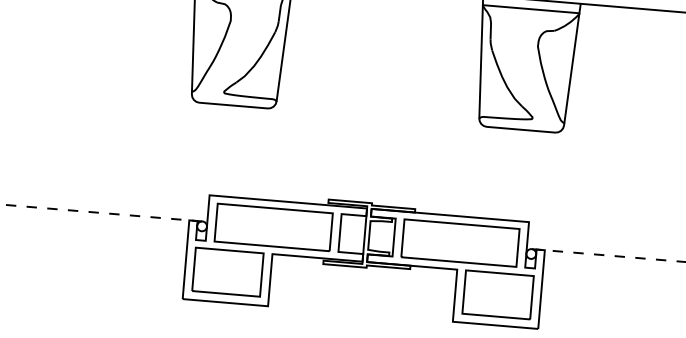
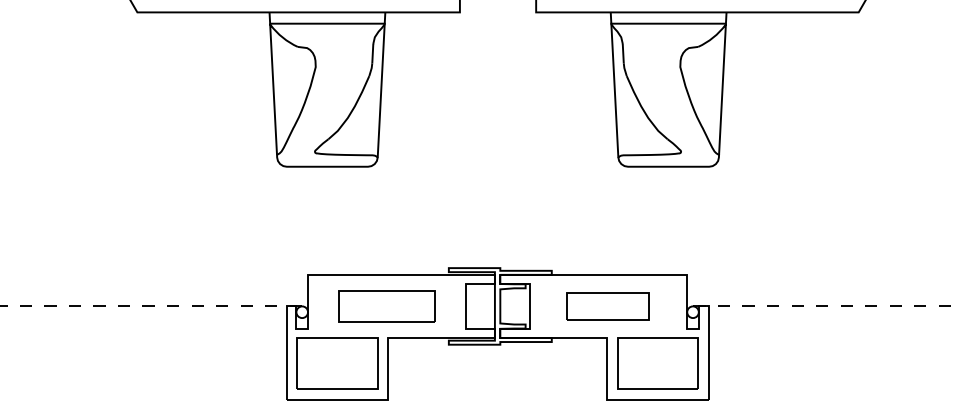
part: (273, 227) -> (386, 306), size x0.7
part: (460, 243) -> (608, 306), size x0.6

